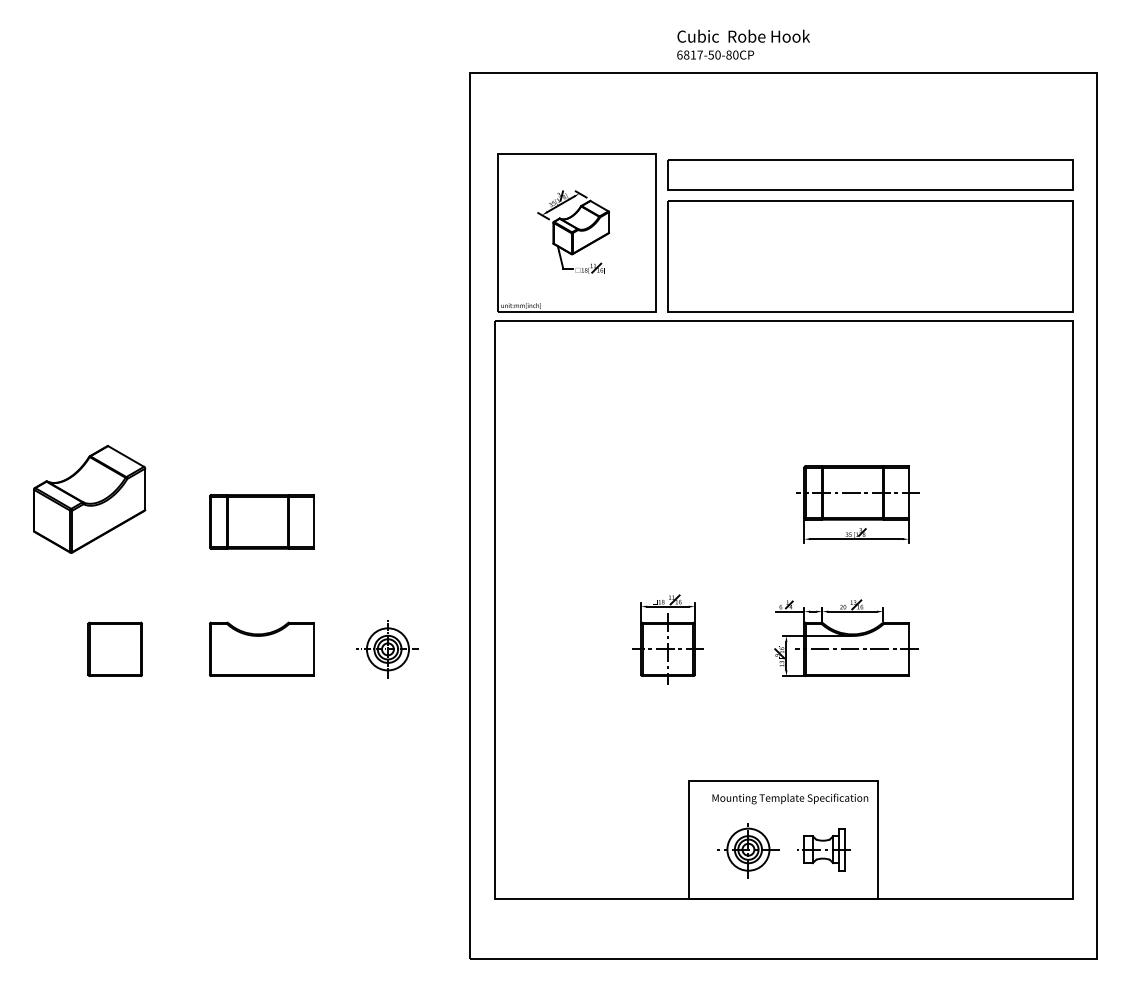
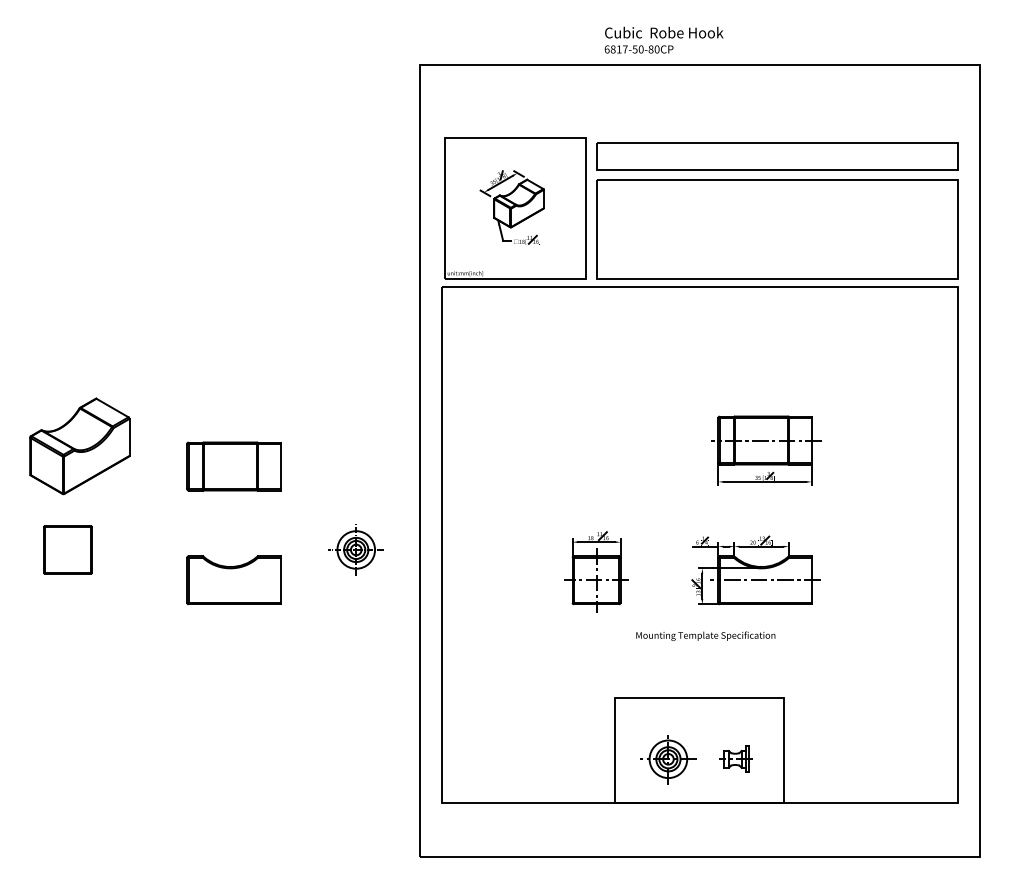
part: (114, 648) -> (67, 549), moved
part: (387, 649) -> (355, 550), moved
text: (790, 798) -> (705, 635), moved
part: (823, 849) -> (735, 759), size x0.7

